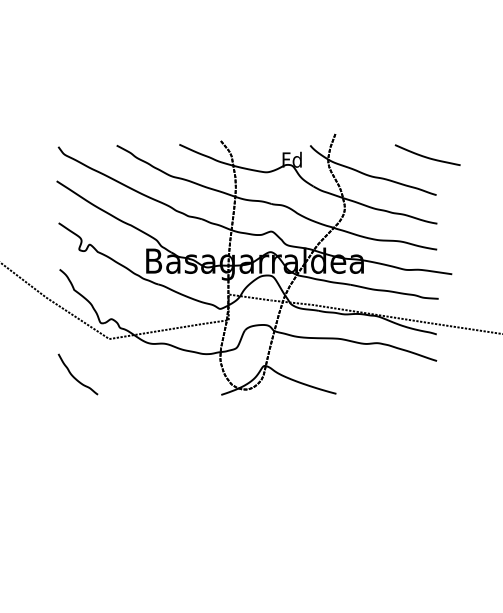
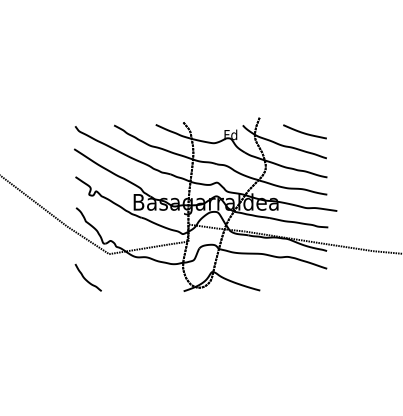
curve: (426, 156) -> (304, 132), moved

